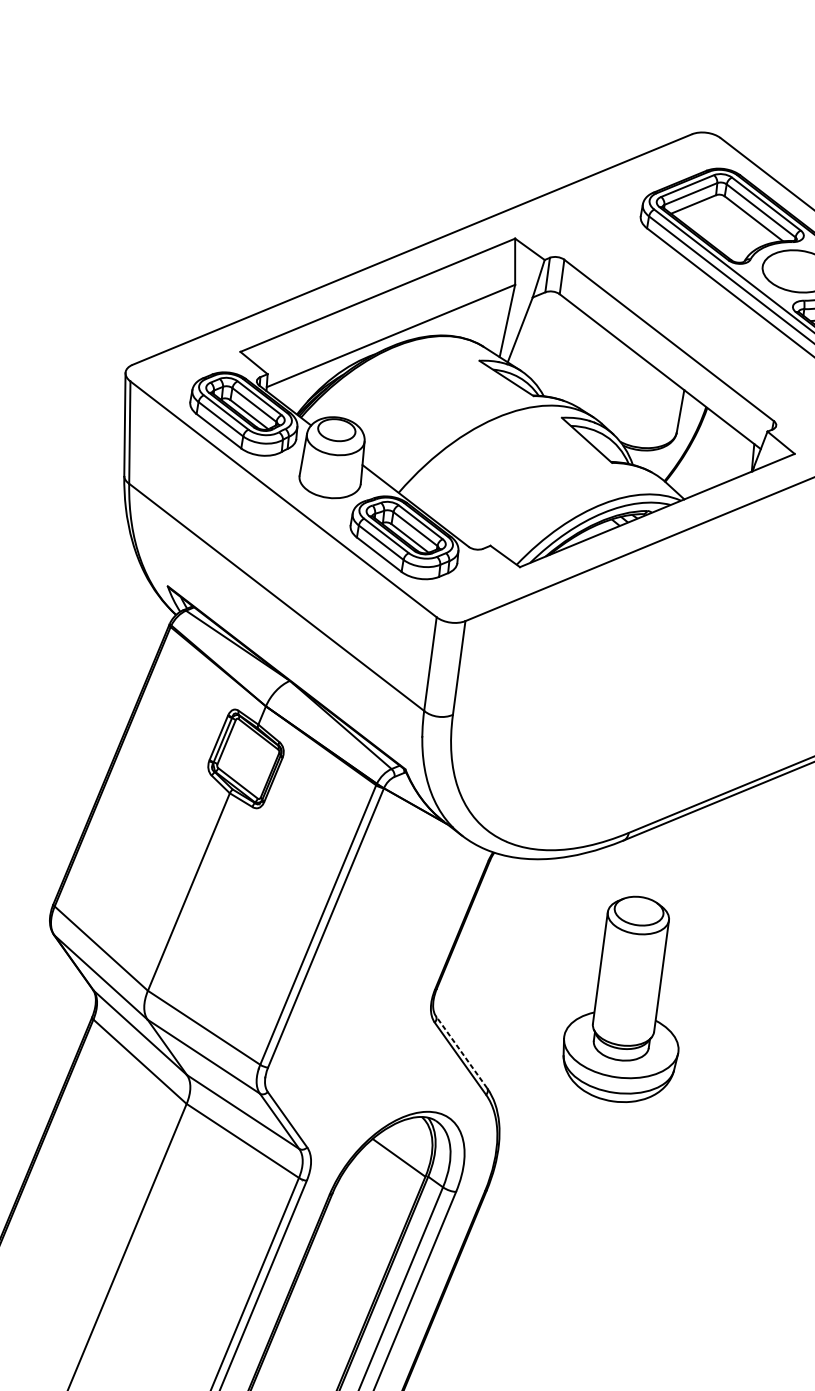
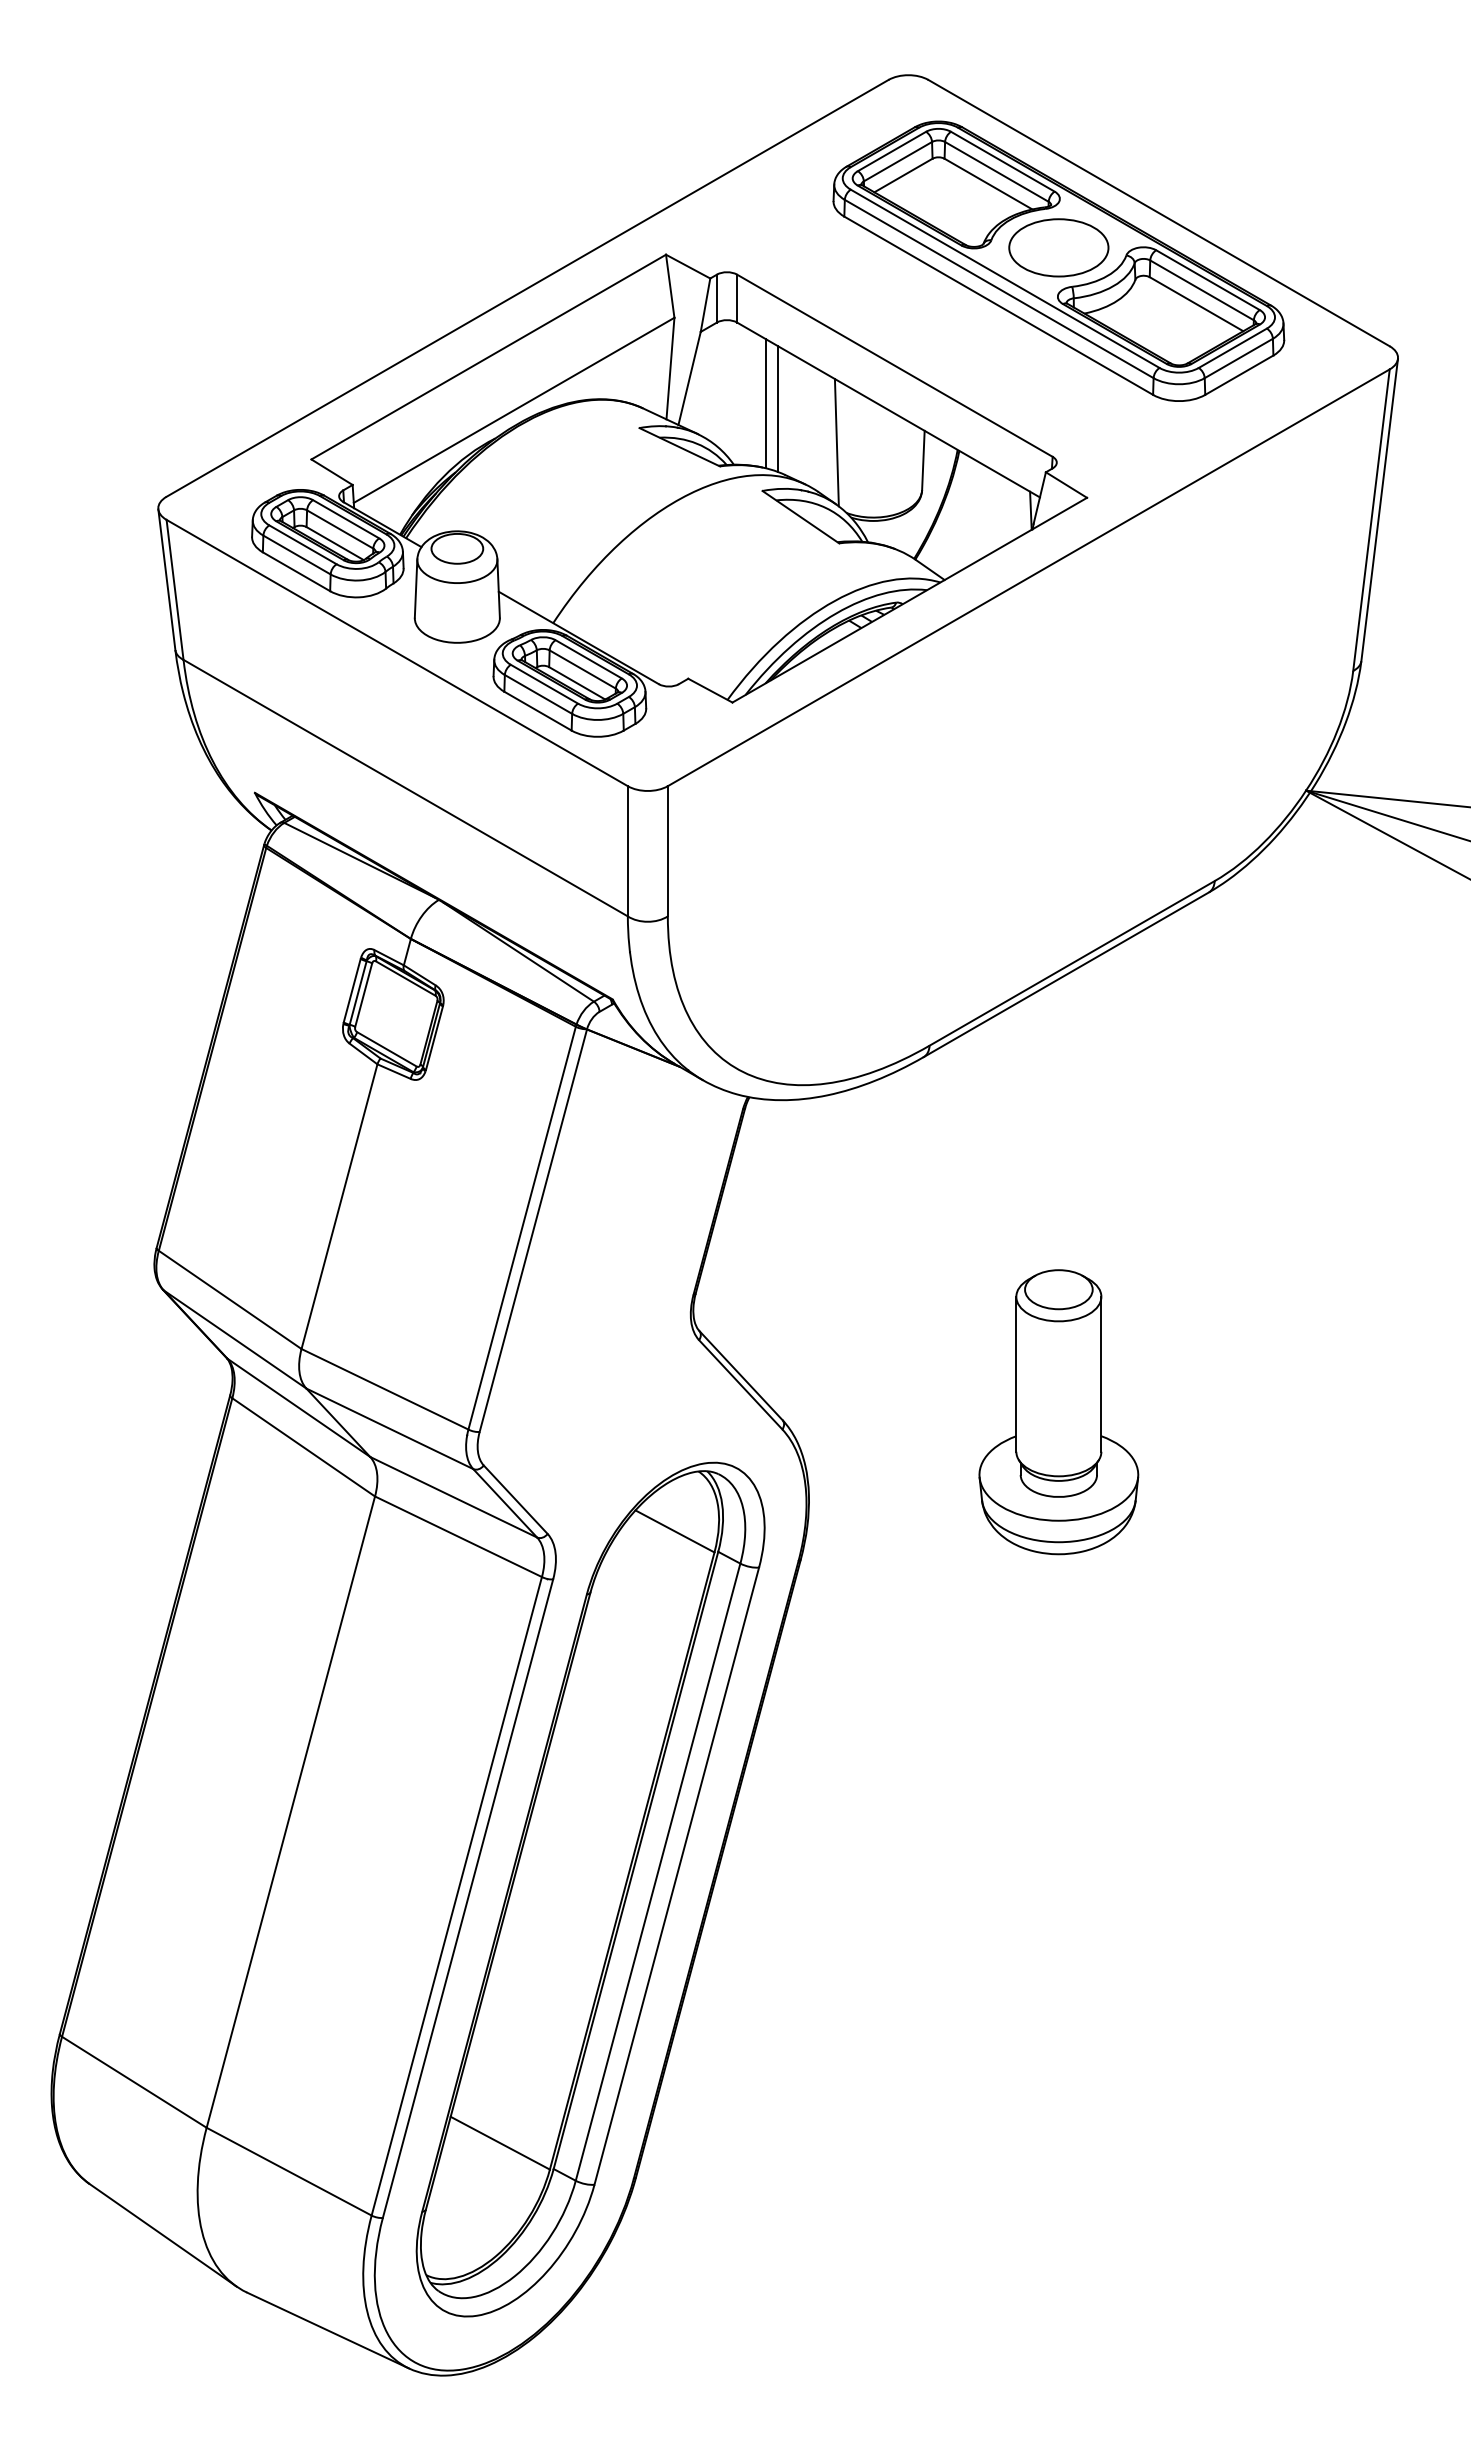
line: (573, 355) -> (766, 403), added
line: (581, 360) -> (778, 409), added
line: (619, 390) -> (836, 442), added
part: (627, 999) -> (1058, 1412), moved
line: (461, 1051) -> (740, 1375), dashed -> solid

